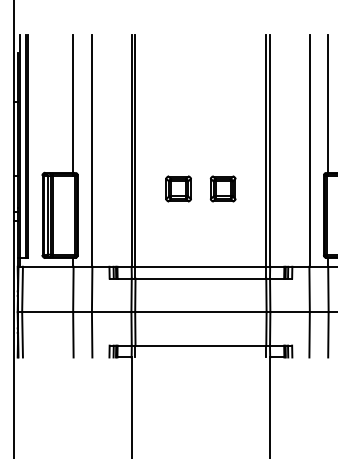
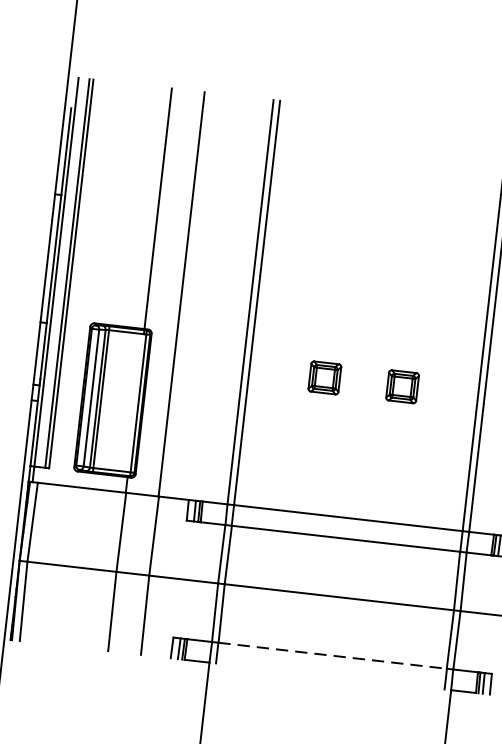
part: (178, 188) -> (324, 377), size x0.7
part: (222, 188) -> (401, 385), size x0.7
line: (201, 345) -> (333, 655), solid -> dashed

